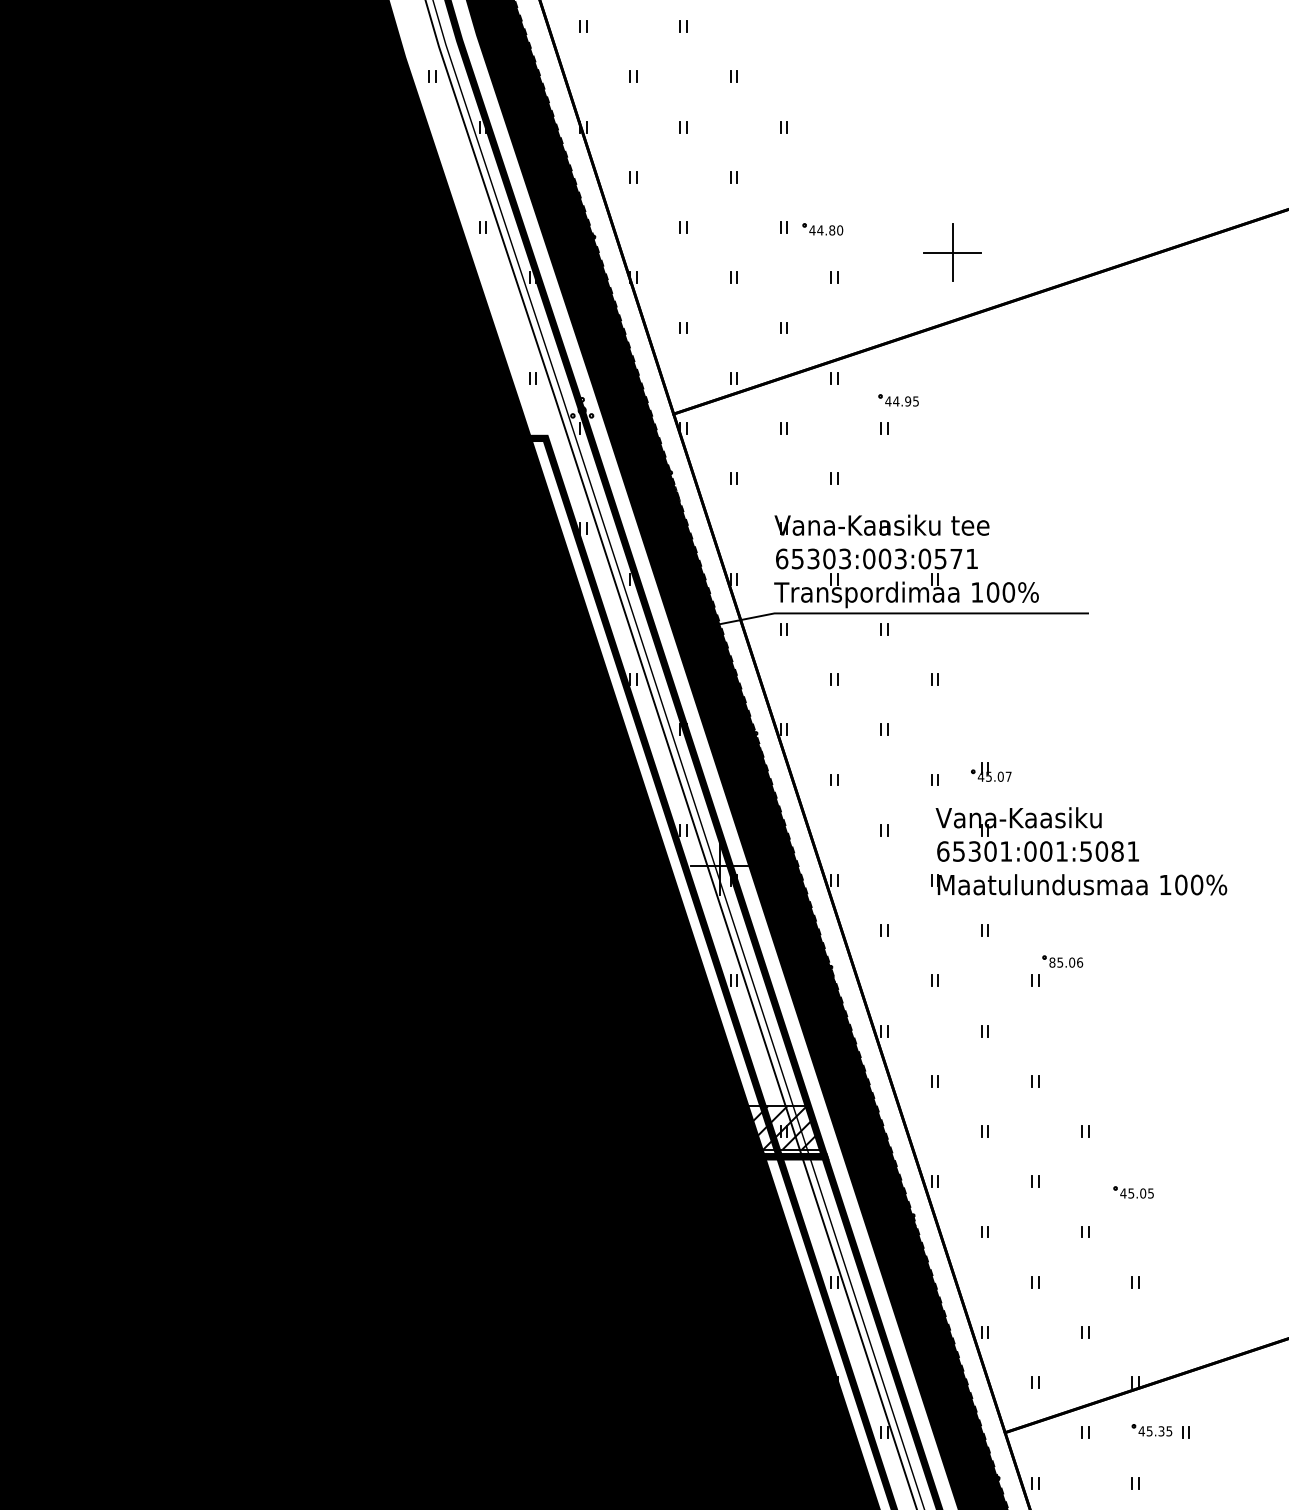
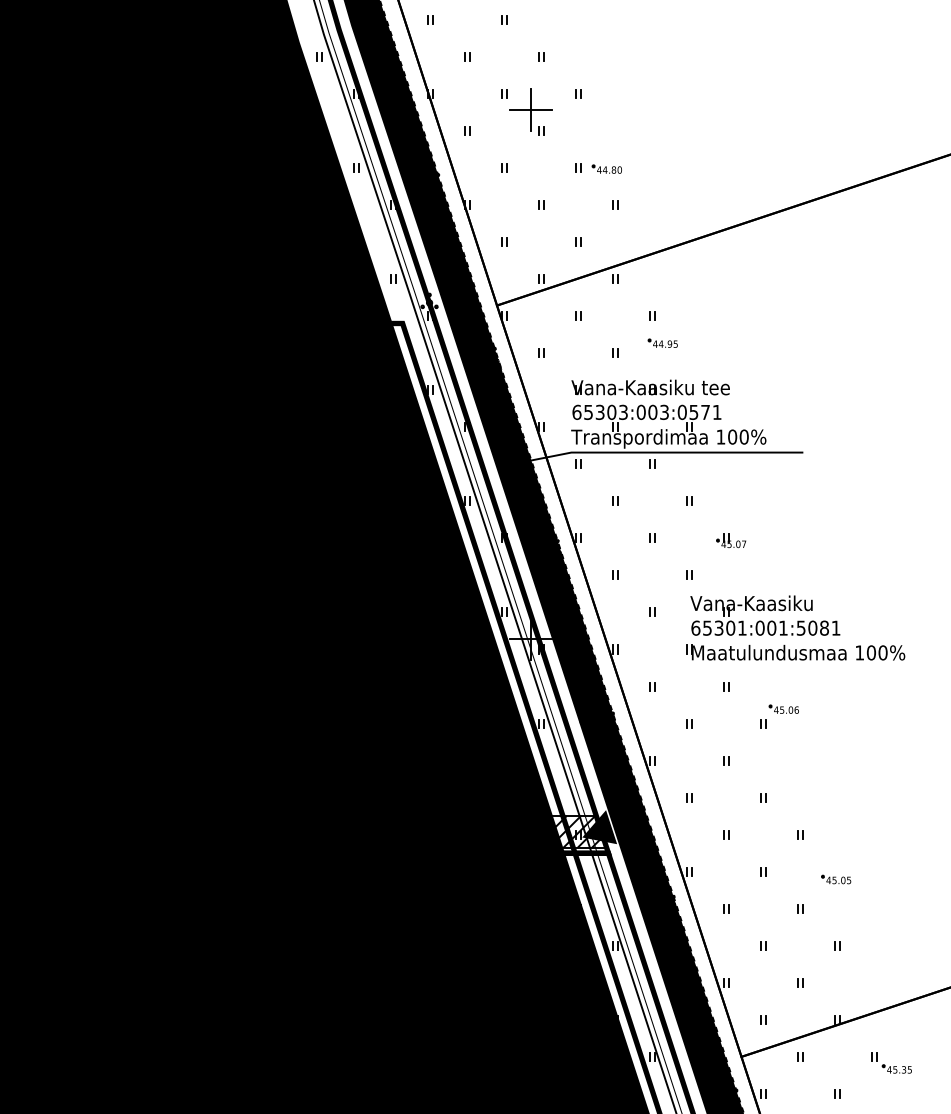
part: (952, 252) -> (530, 109), moved
part: (898, 400) -> (662, 343), moved
part: (991, 771) -> (731, 540), moved
text: (1052, 962) -> (776, 710), 85.06 -> 45.06
fill: (812, 1121) -> (599, 827), added
part: (1151, 1430) -> (896, 1069), moved

